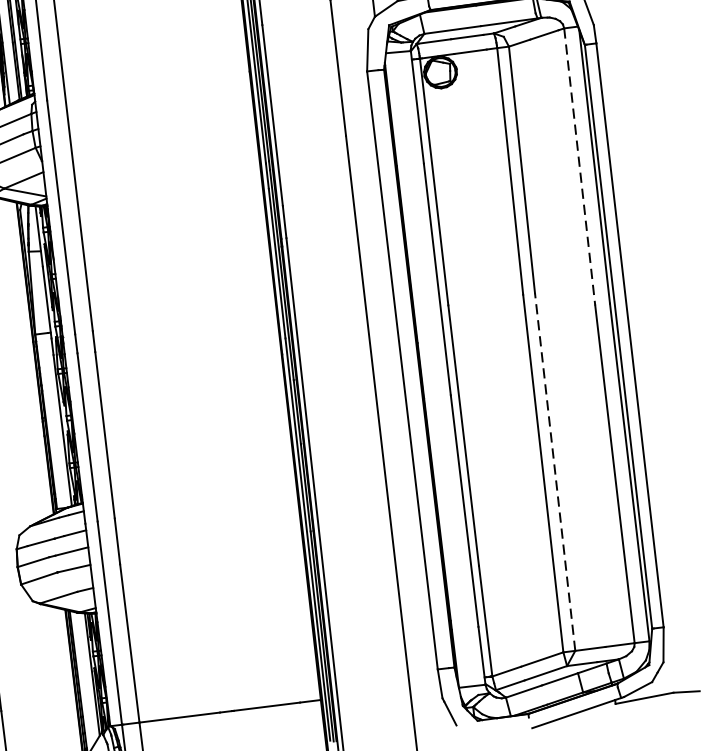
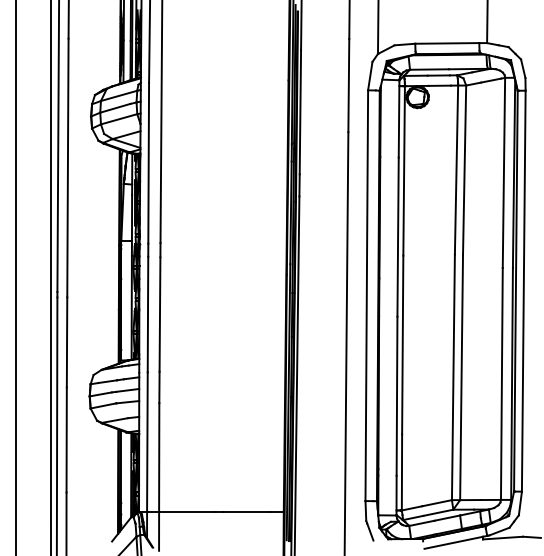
line: (579, 167) -> (503, 173), dashed -> solid
line: (555, 472) -> (461, 377), dashed -> solid

